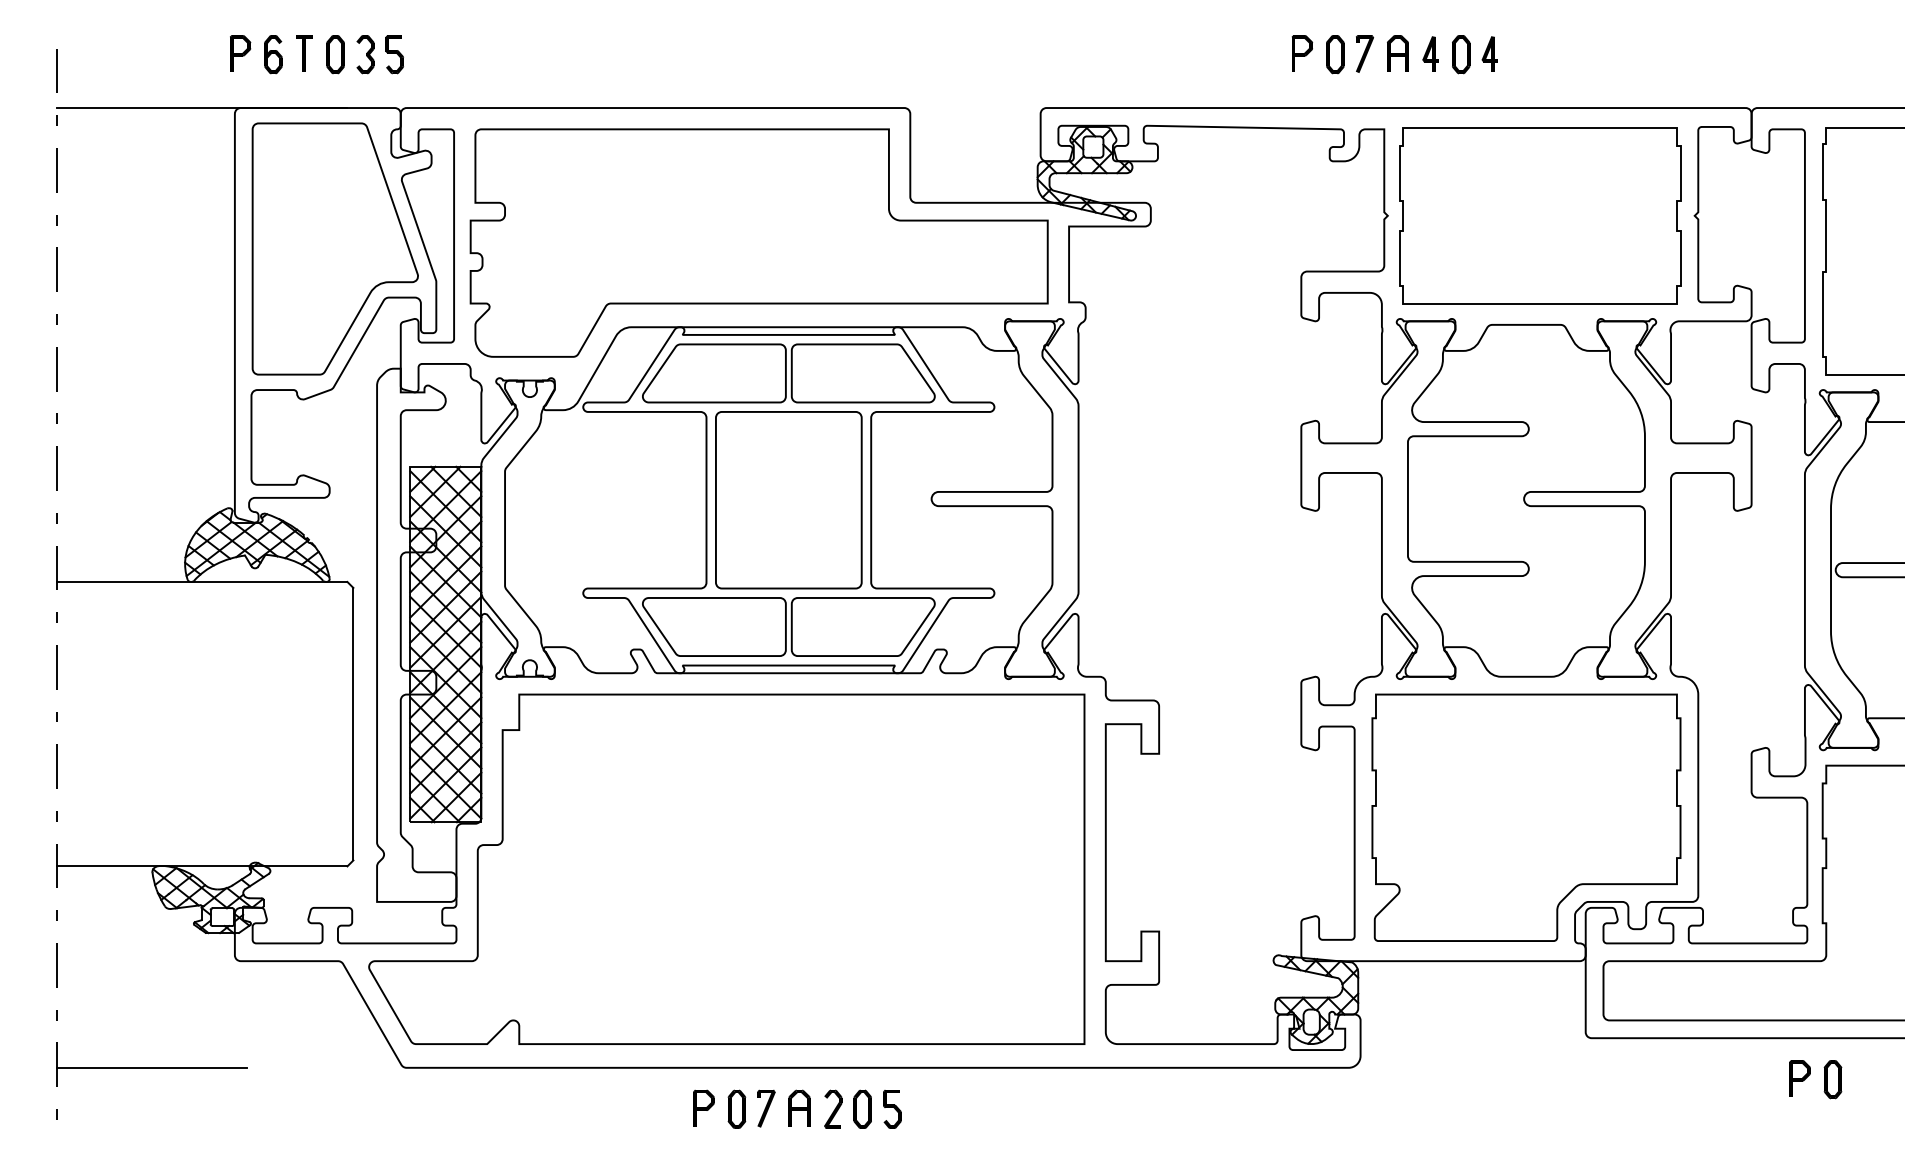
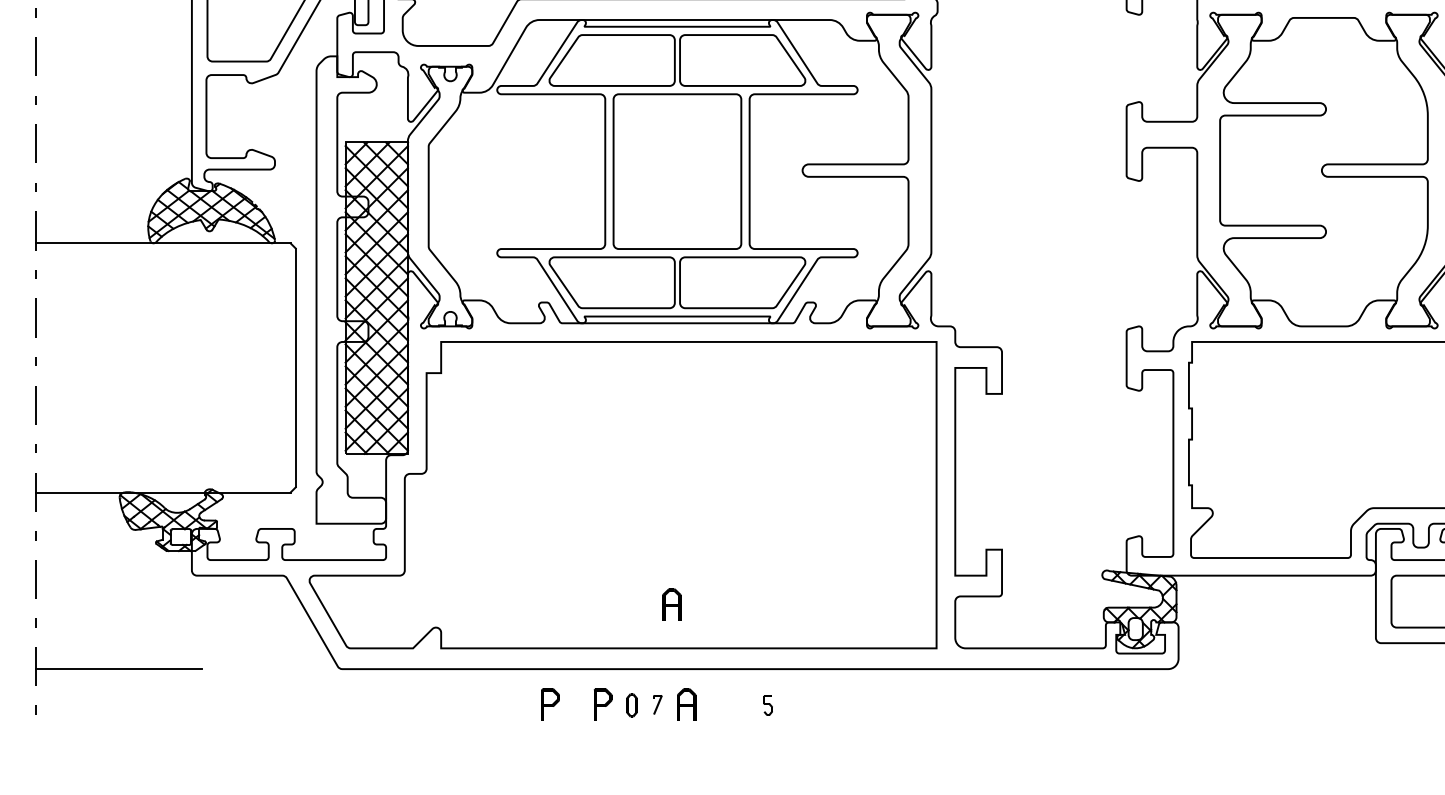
part: (782, 993) -> (671, 603), added
part: (643, 1107) -> (550, 703), added
part: (736, 1108) -> (631, 704), size x0.7
part: (766, 1108) -> (657, 704), size x0.6
part: (833, 1108) -> (716, 704), removed
part: (862, 1108) -> (742, 704), removed
part: (892, 1109) -> (768, 705), size x0.6

